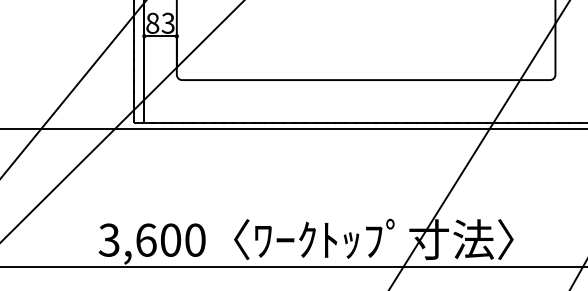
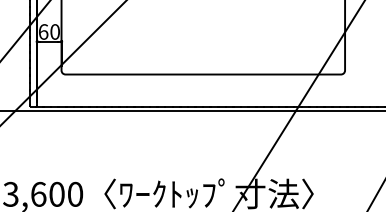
text: (160, 22) -> (49, 31), 83 -> 60

